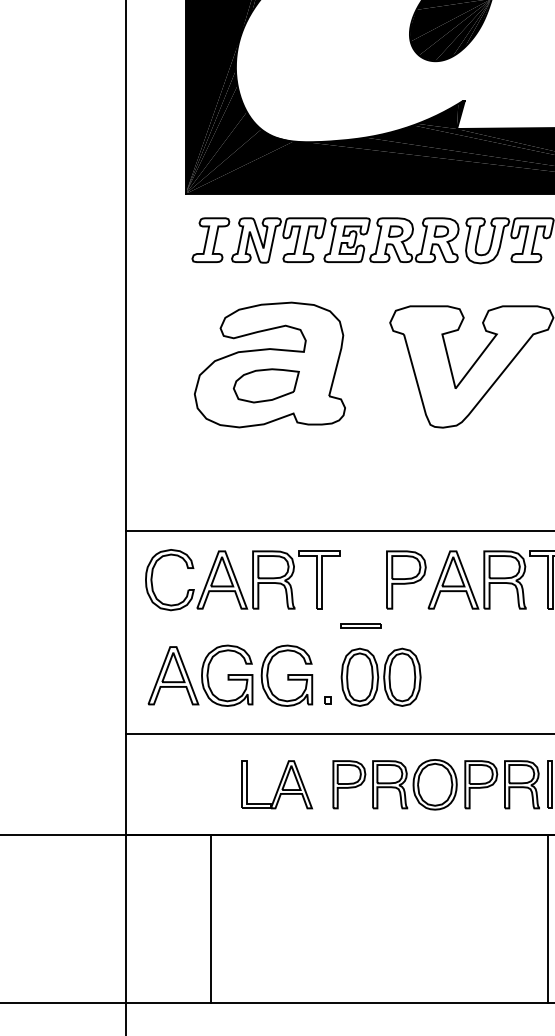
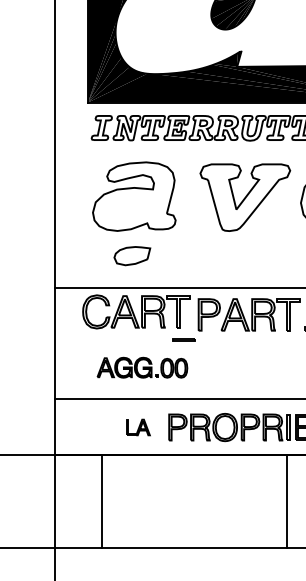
part: (266, 386) -> (132, 256), moved
part: (243, 579) -> (136, 311), moved
part: (284, 675) -> (142, 367), size x0.6
part: (277, 784) -> (138, 427), size x0.6

